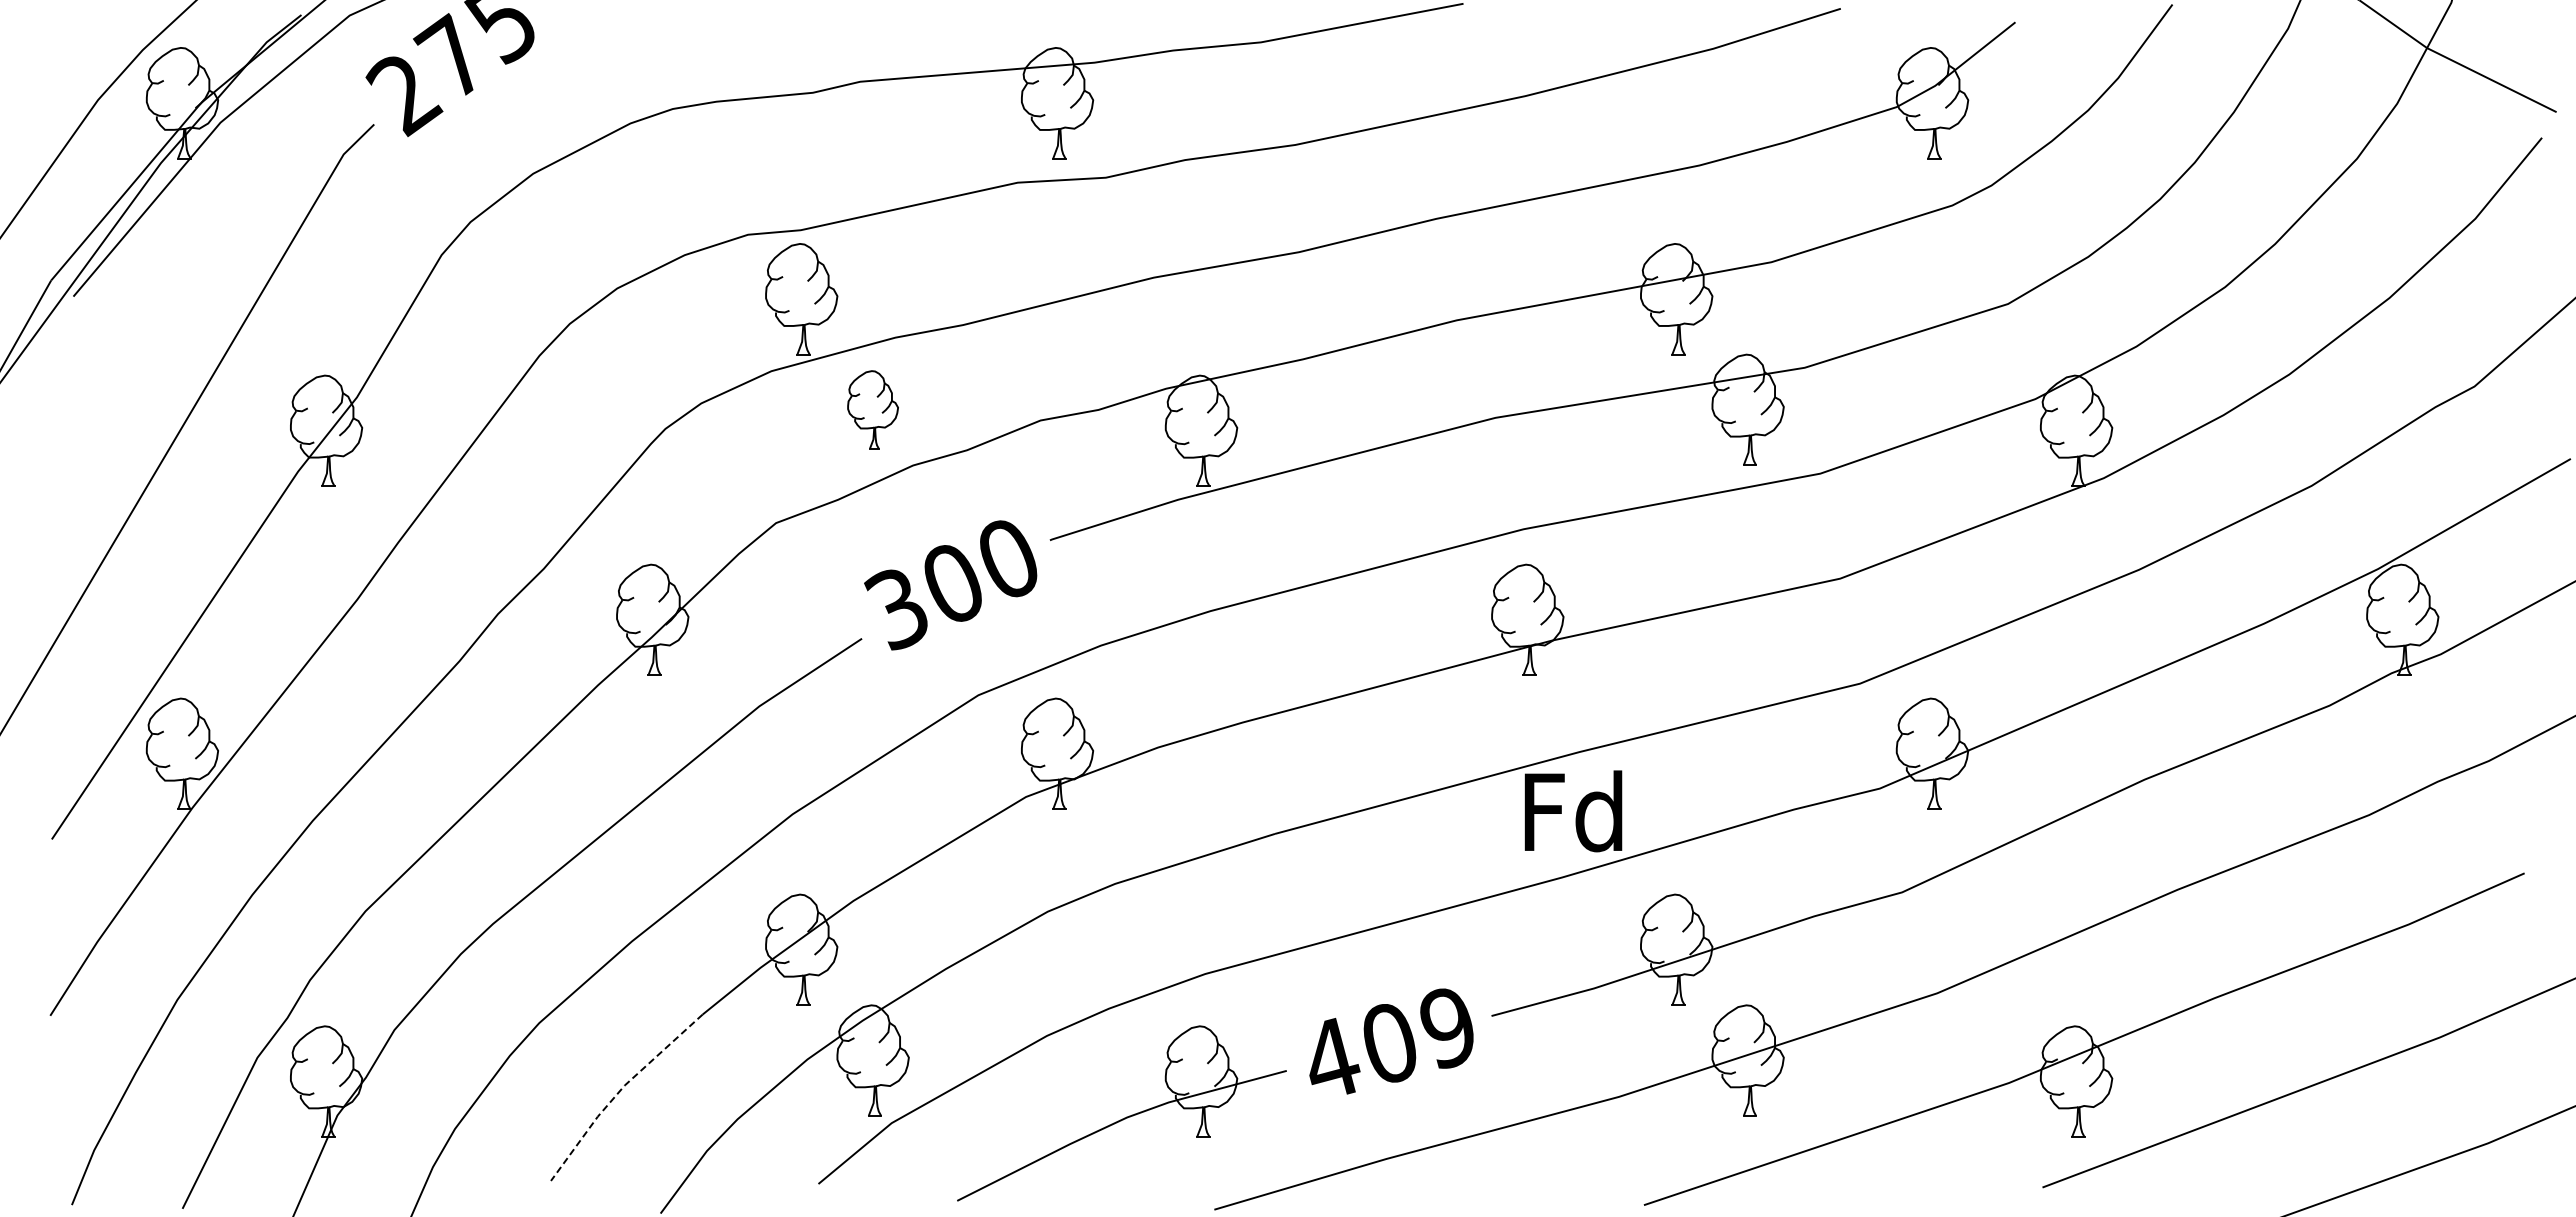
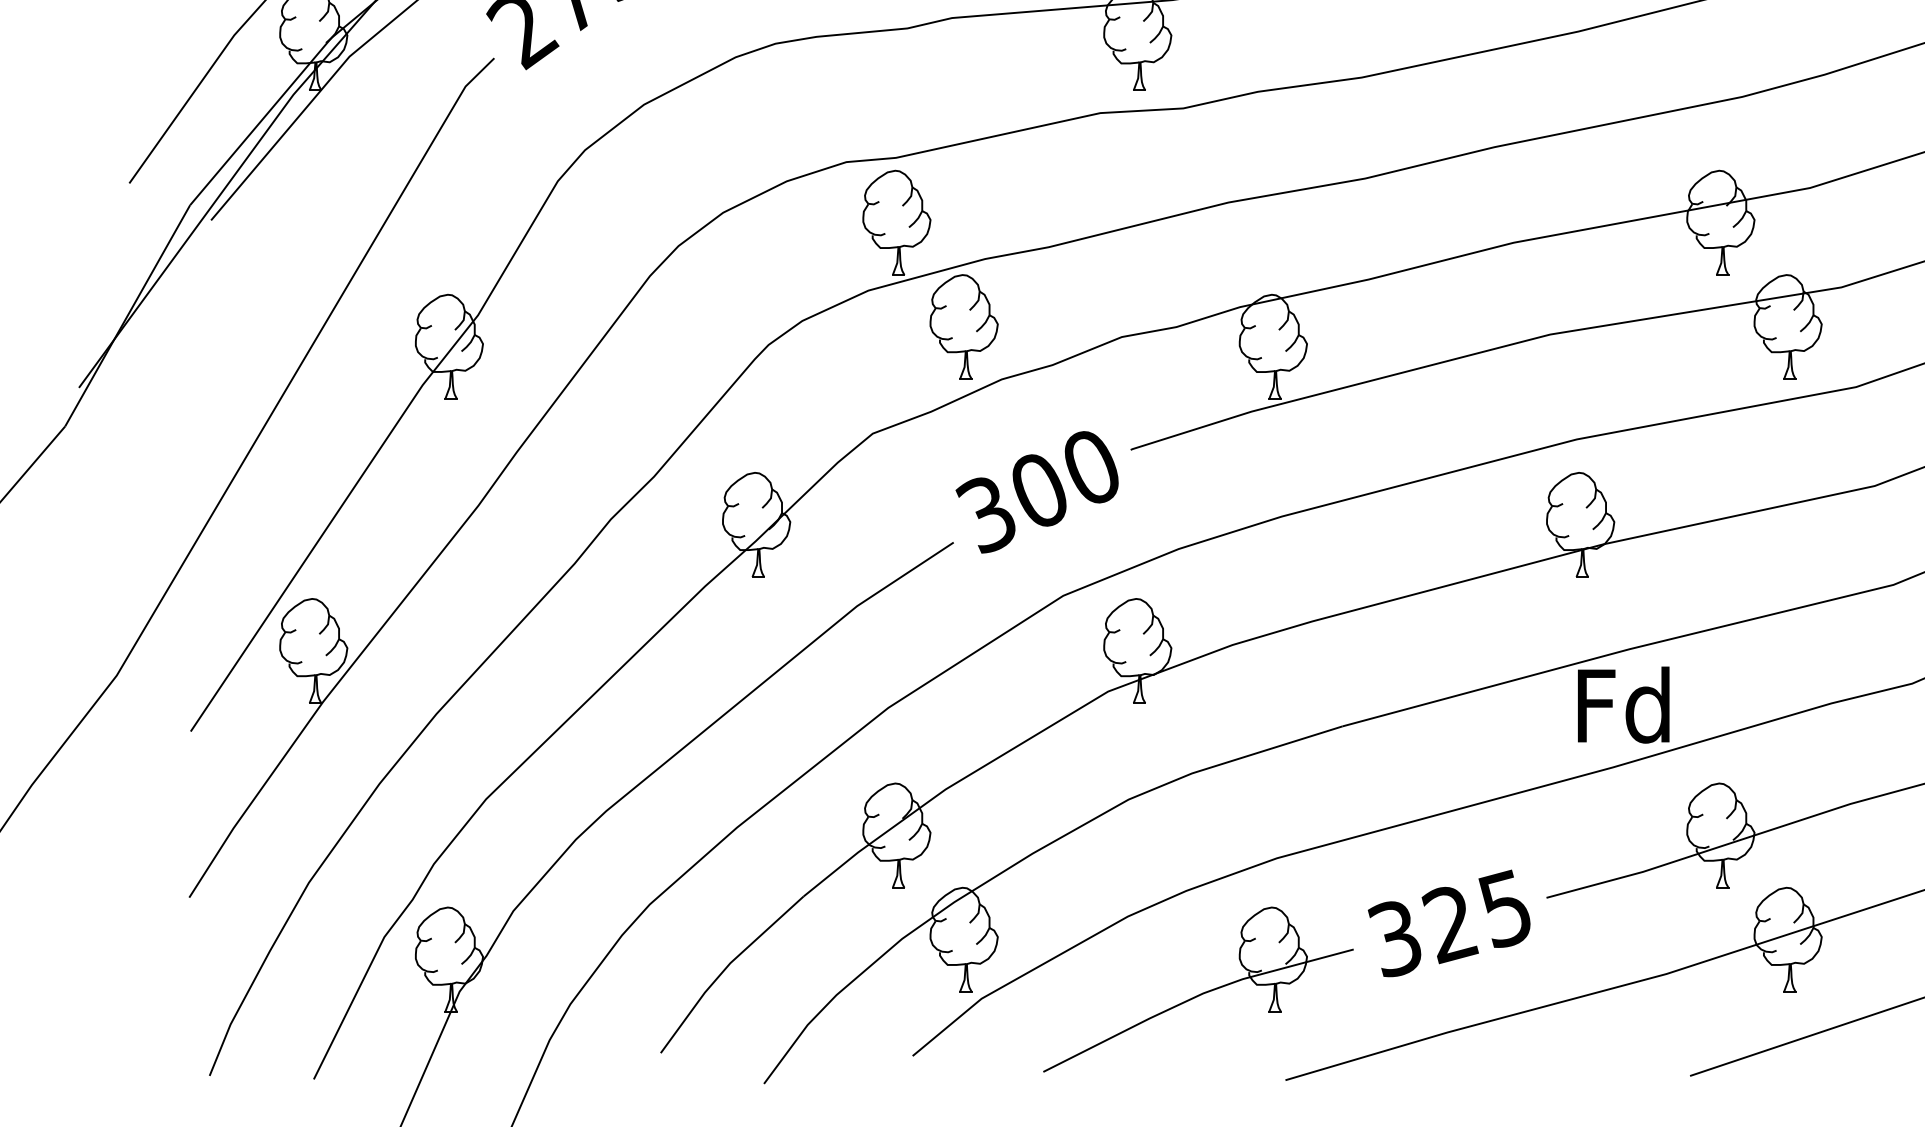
part: (872, 409) -> (963, 326), size x1.43
text: (1387, 1043) -> (1448, 923), 409 -> 325
line: (619, 1091) -> (725, 968), dashed -> solid

